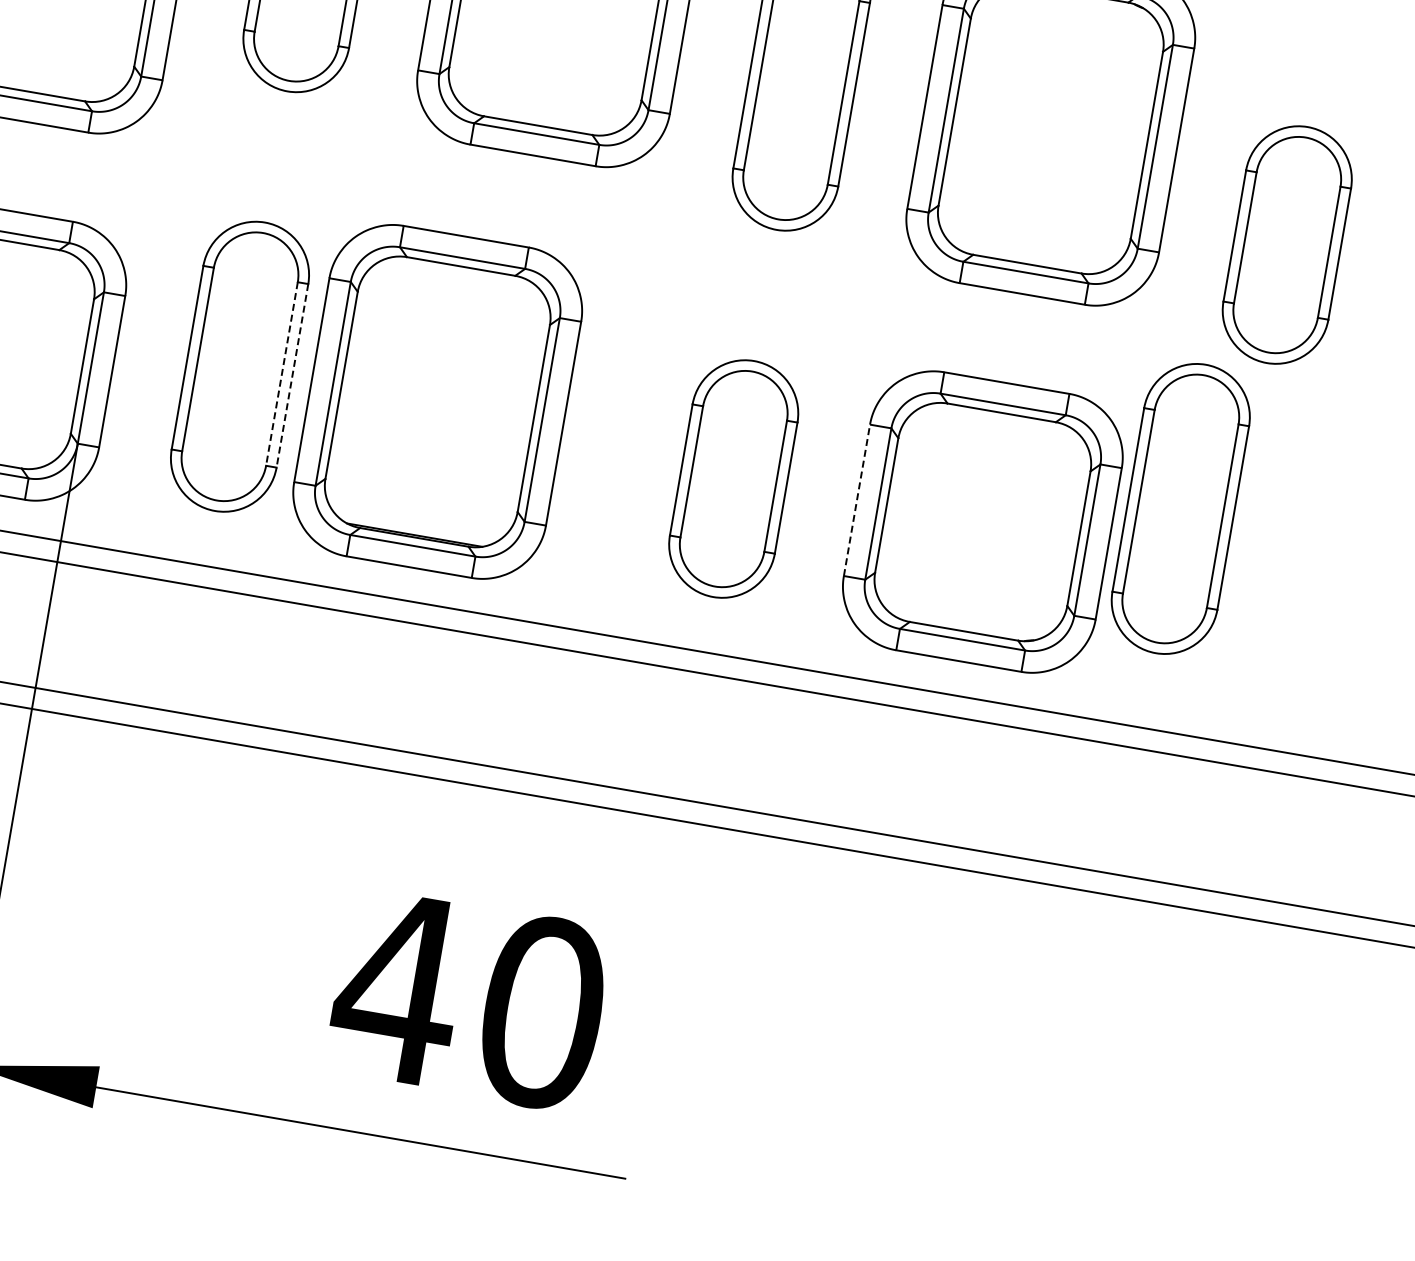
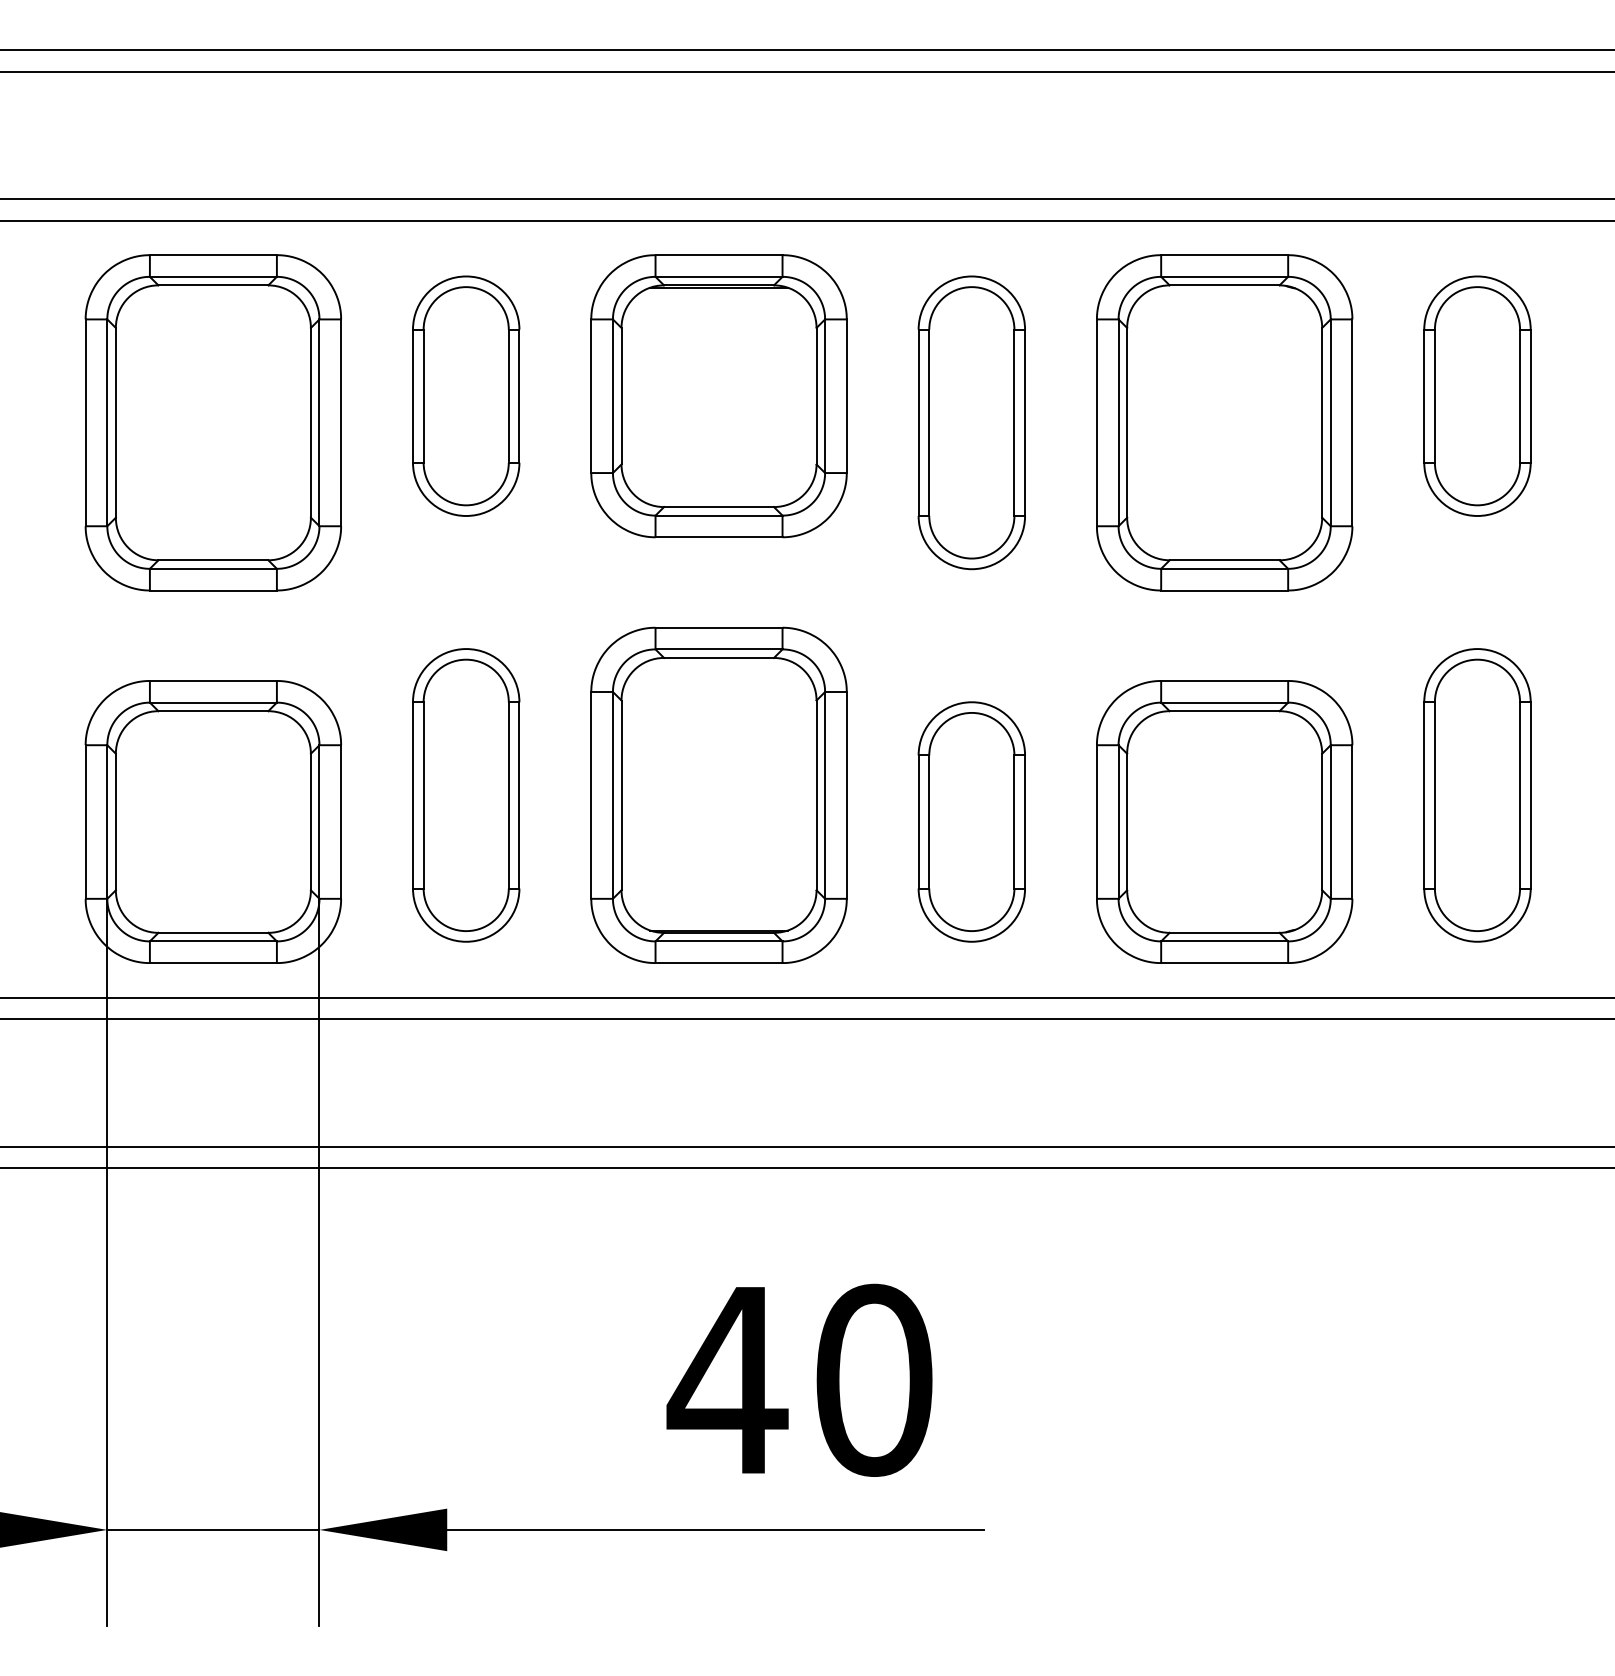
part: (1287, 244) -> (1477, 395), moved
line: (281, 374) -> (508, 795), dashed -> solid
line: (292, 375) -> (519, 795), dashed -> solid
part: (437, 400) -> (718, 794), moved
line: (856, 500) -> (1096, 822), dashed -> solid
part: (1180, 509) -> (1477, 795), moved

